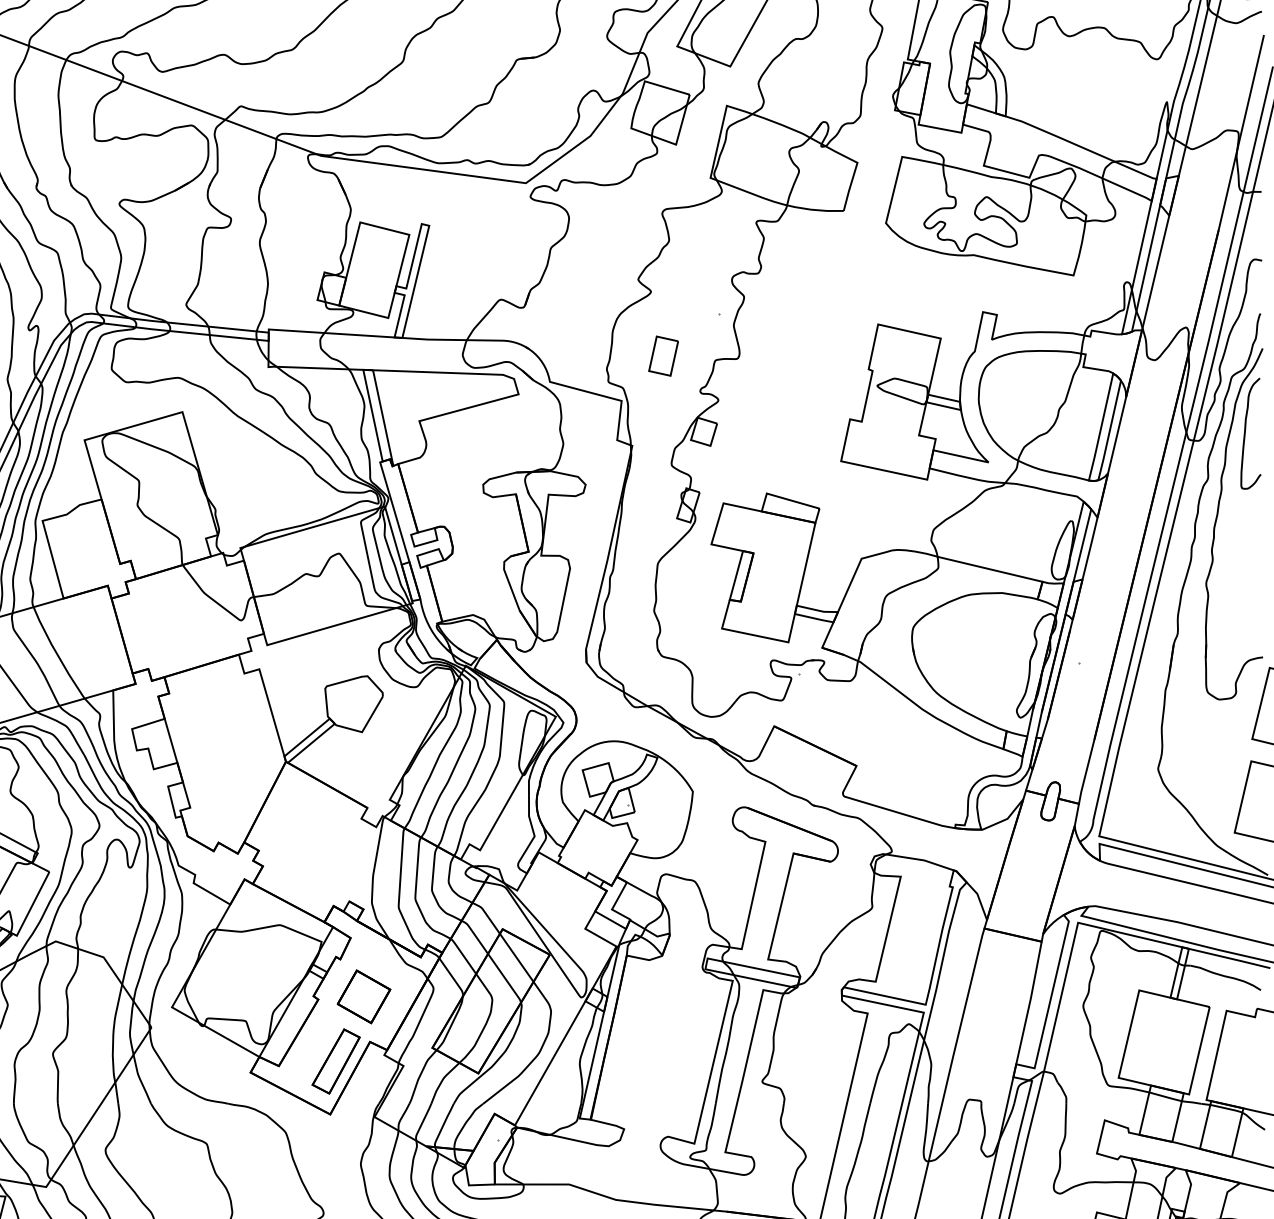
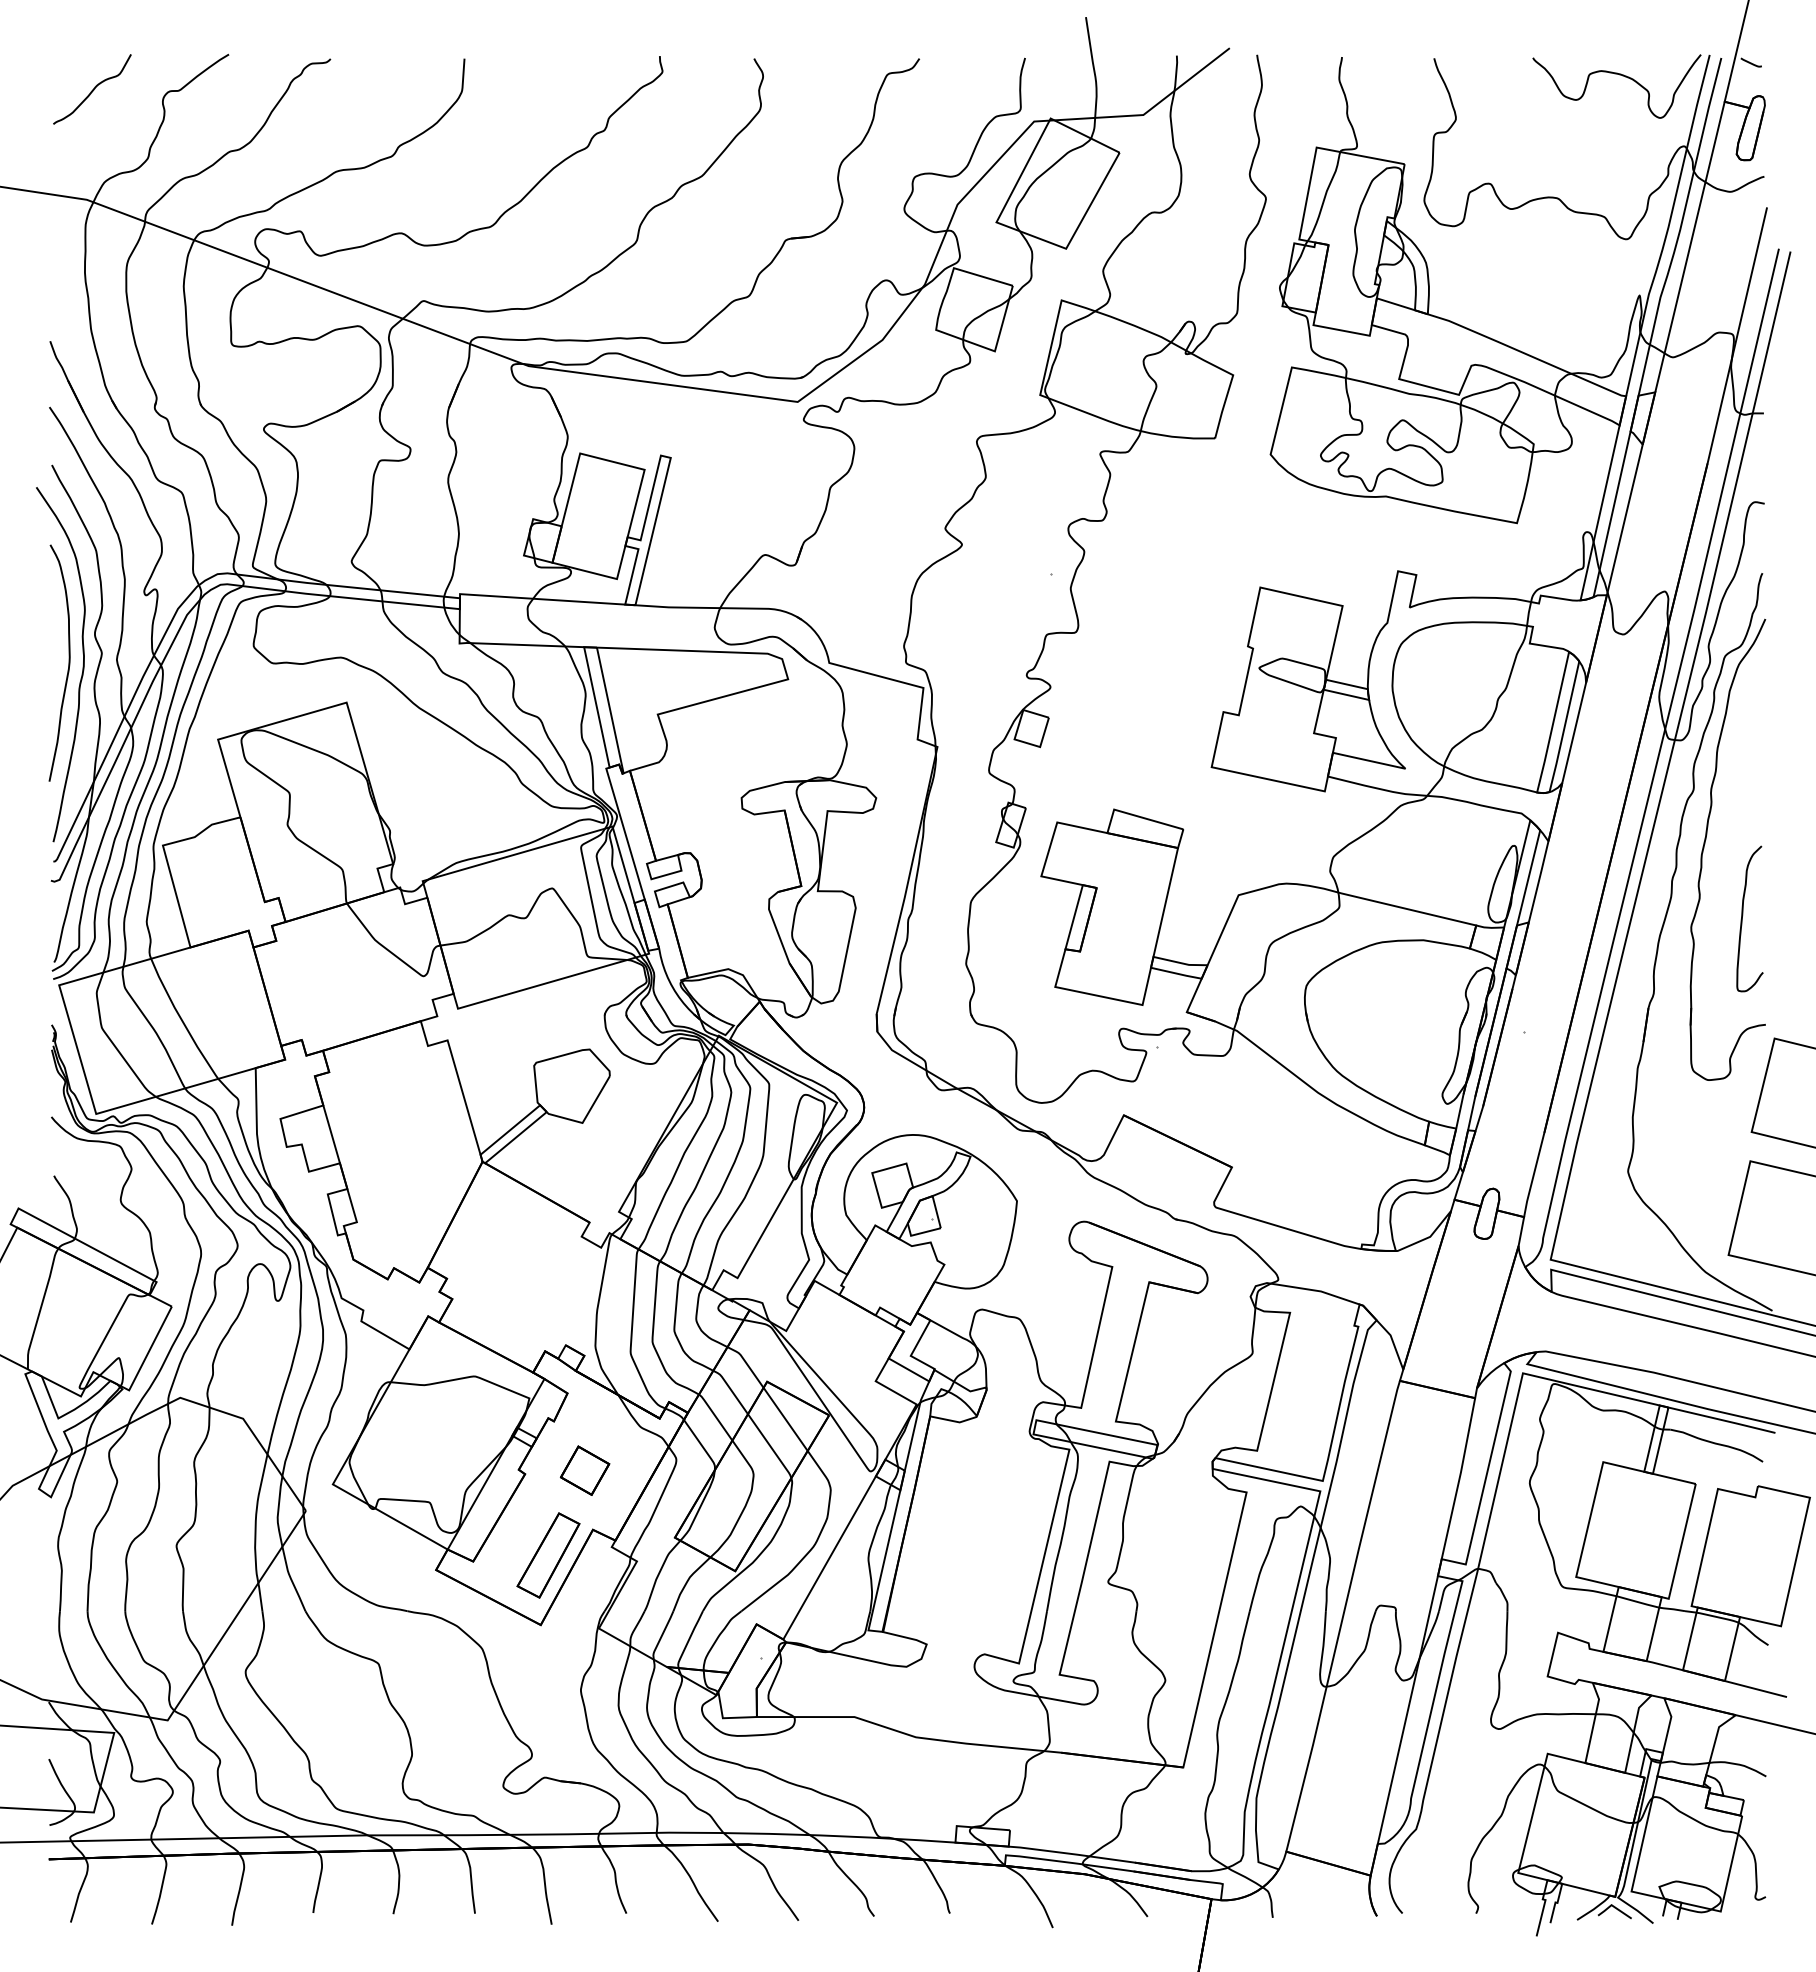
part: (663, 355) -> (978, 628), removed
curve: (1246, 431) -> (1743, 915), moved
part: (363, 996) -> (584, 1470), size x0.7

